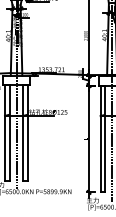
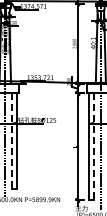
line: (23, 133) -> (12, 141), solid -> dashed
line: (105, 139) -> (94, 147), solid -> dashed

